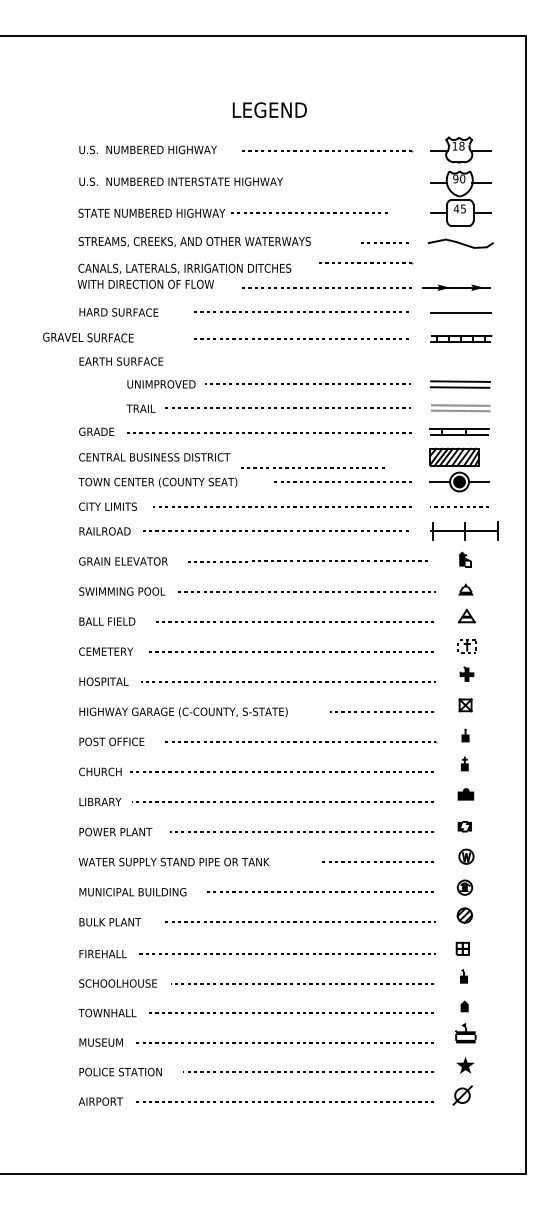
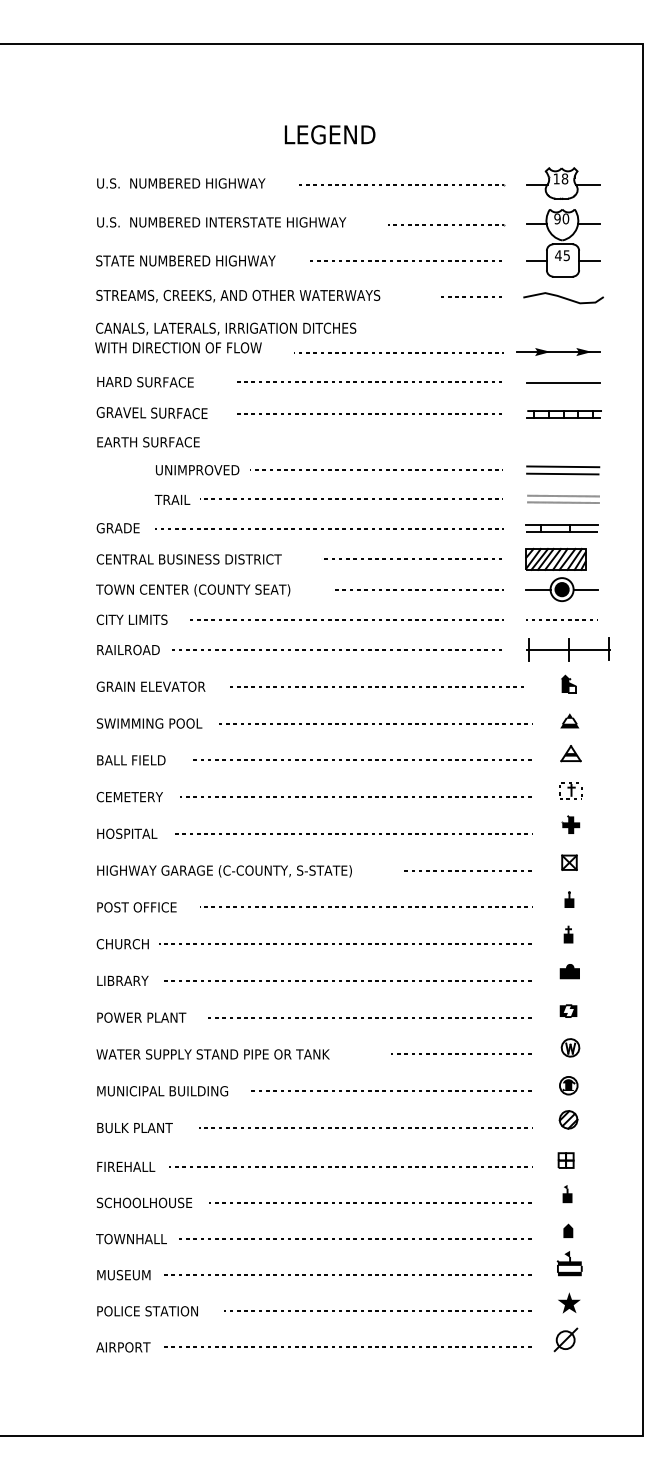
line: (309, 212) -> (404, 259), moved
line: (366, 263) -> (448, 225), moved
text: (88, 337) -> (152, 412), moved
line: (312, 467) -> (411, 558), moved

